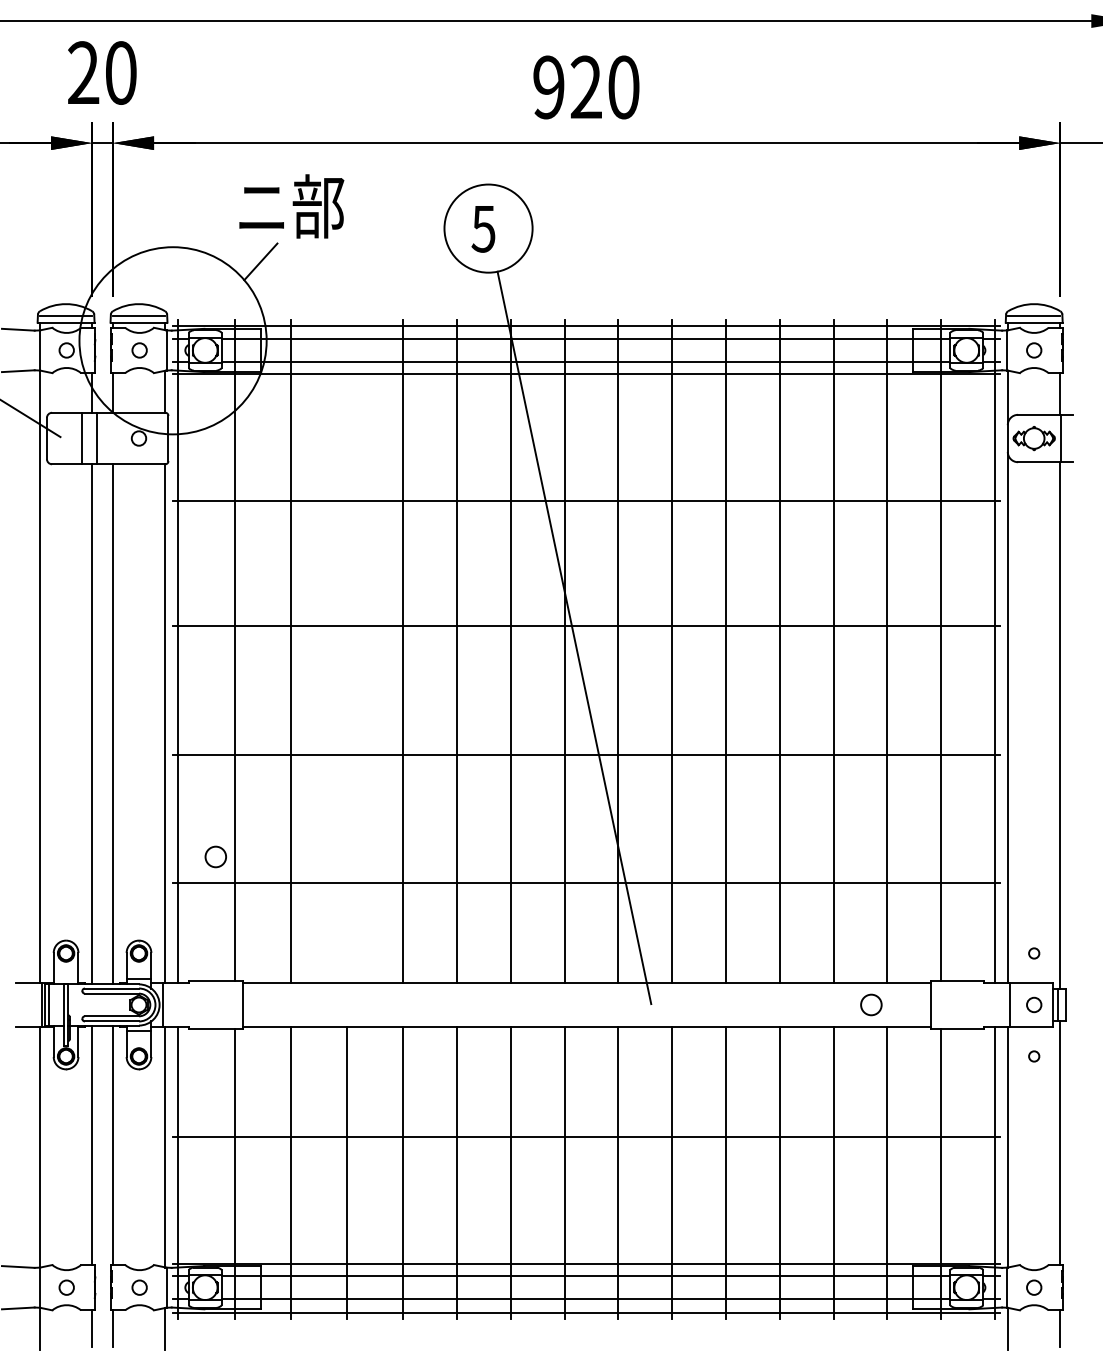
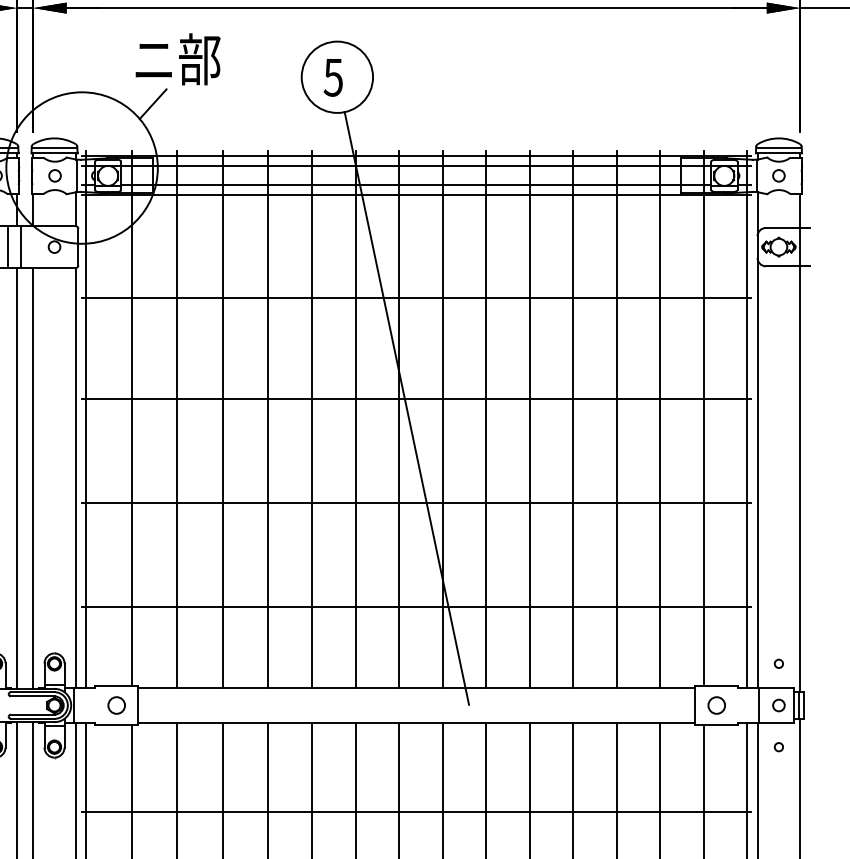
line: (347, 651) -> (223, 419), added
circle: (215, 856) -> (116, 705), moved
circle: (871, 1004) -> (716, 705), moved

